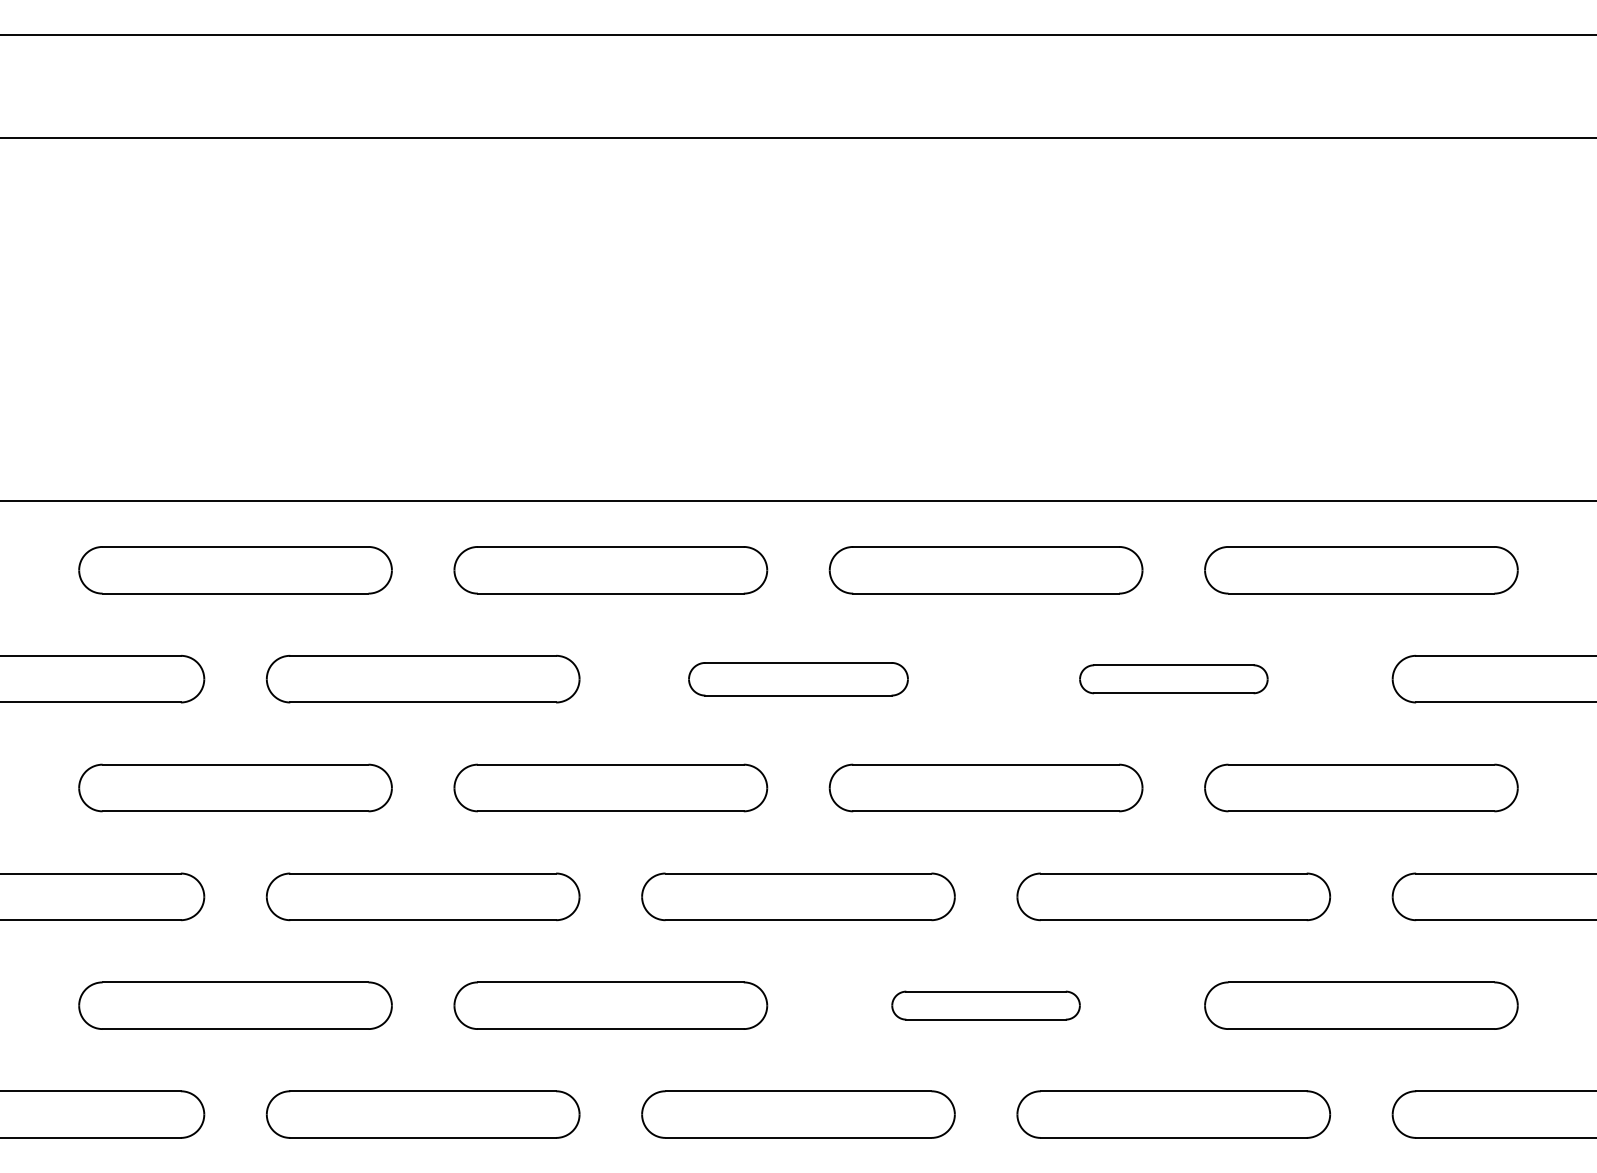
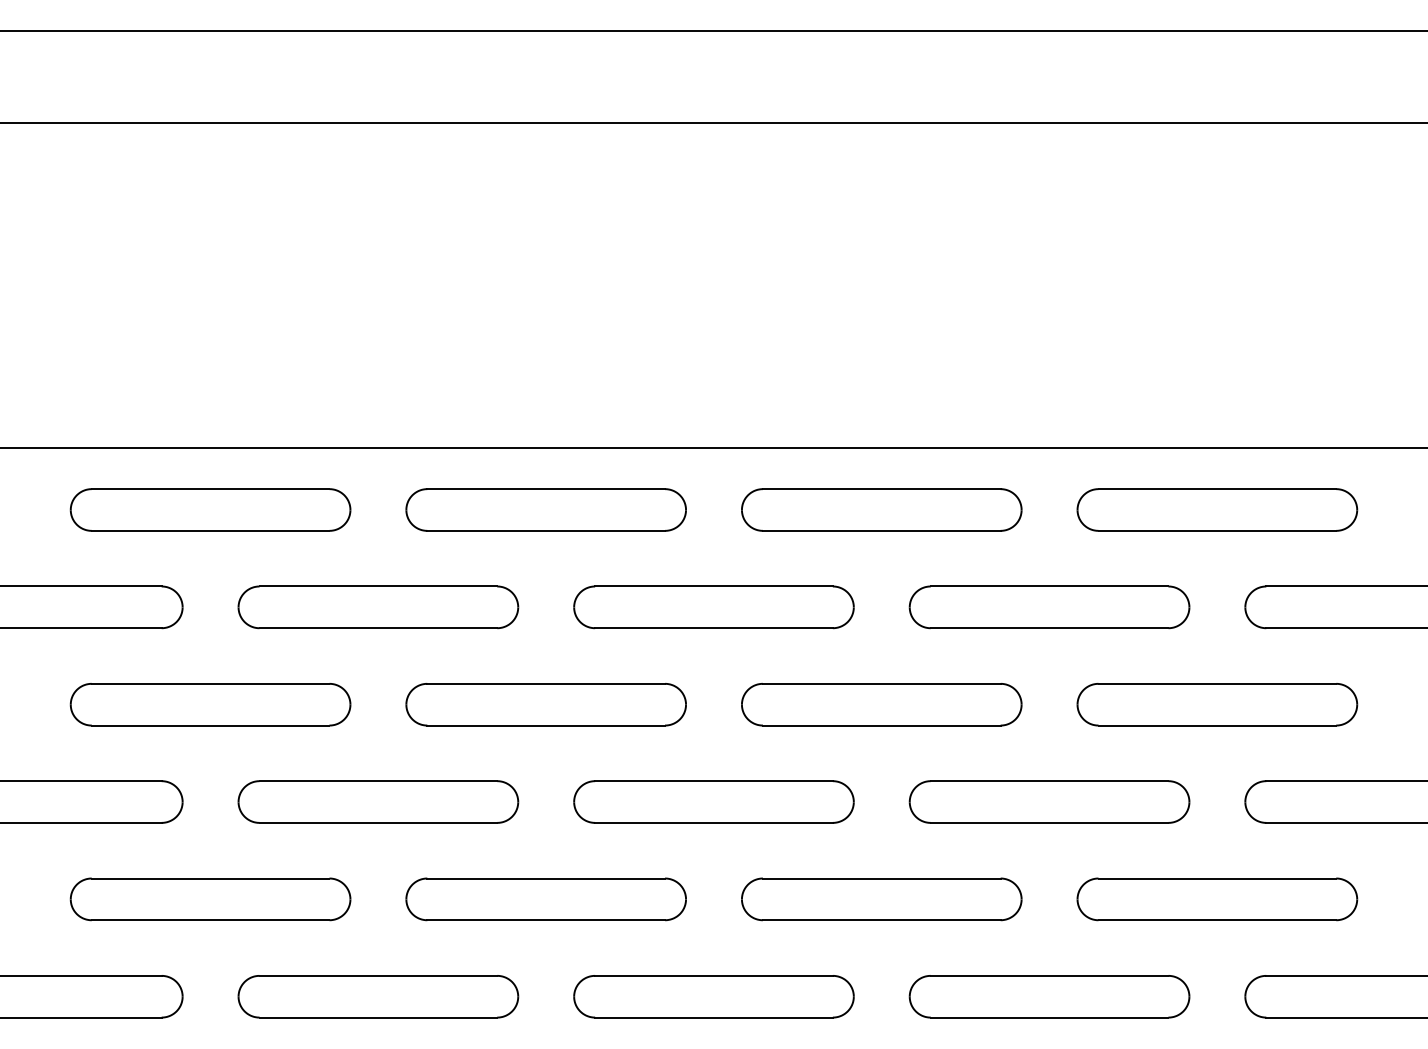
part: (798, 679) -> (714, 607), size x1.43
part: (1173, 679) -> (1049, 607), size x1.67
part: (985, 1005) -> (881, 899), size x1.67

